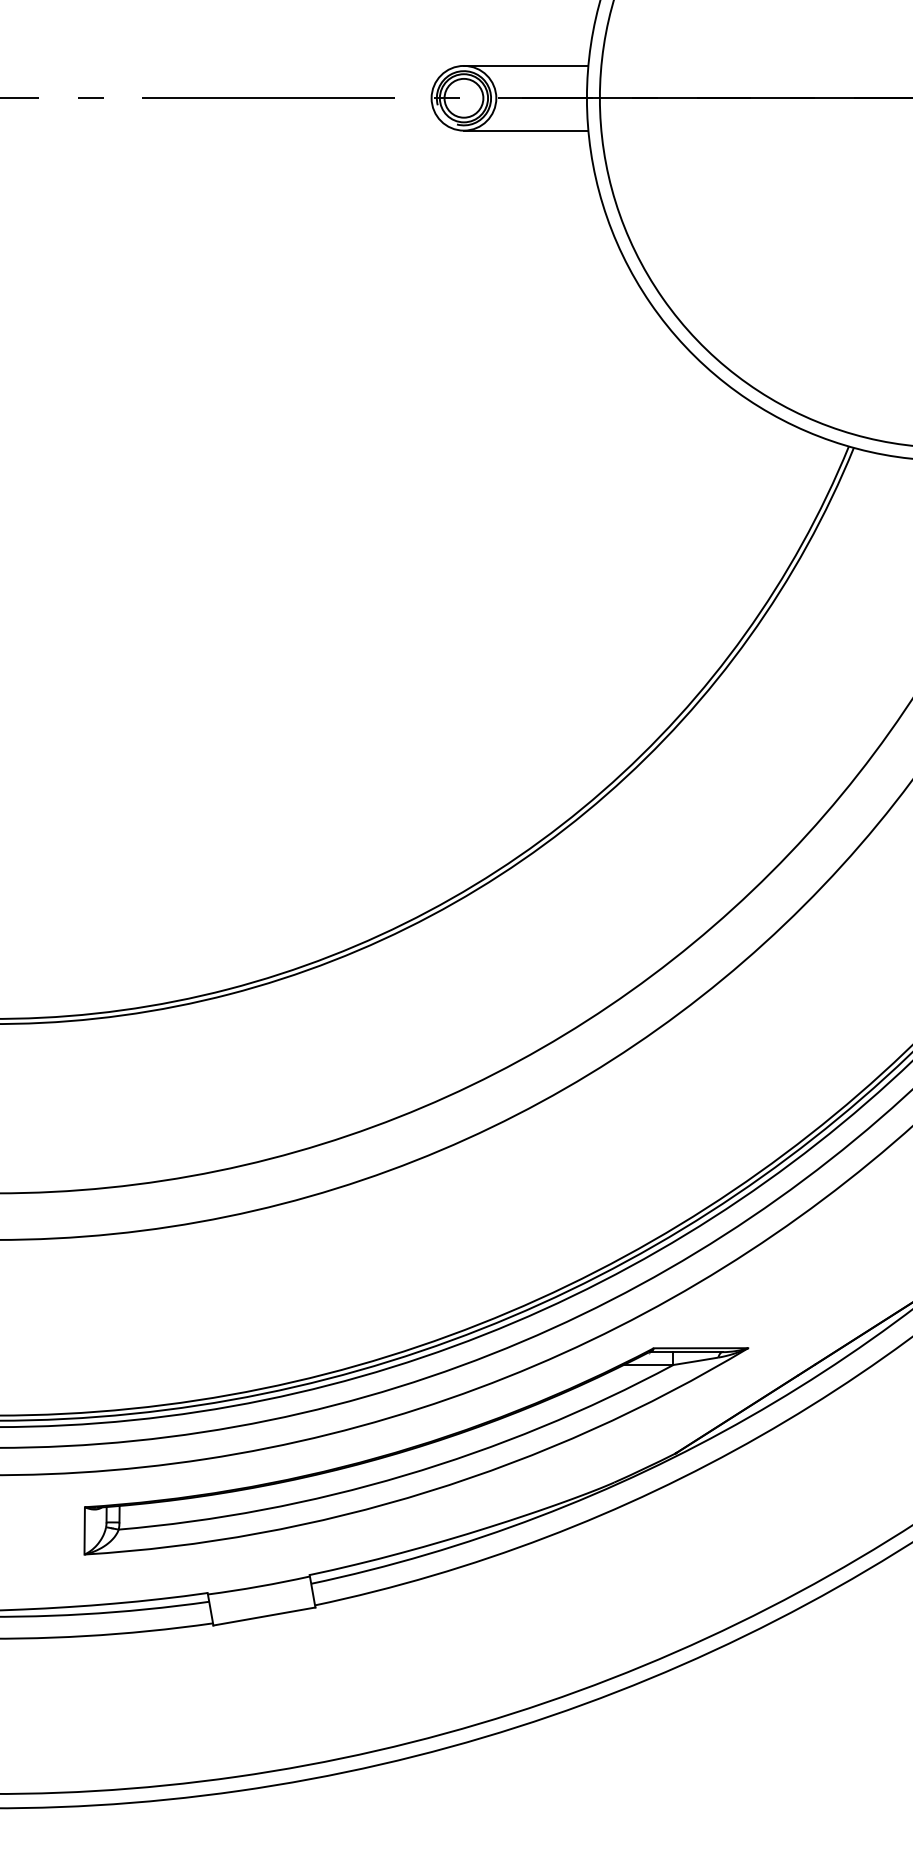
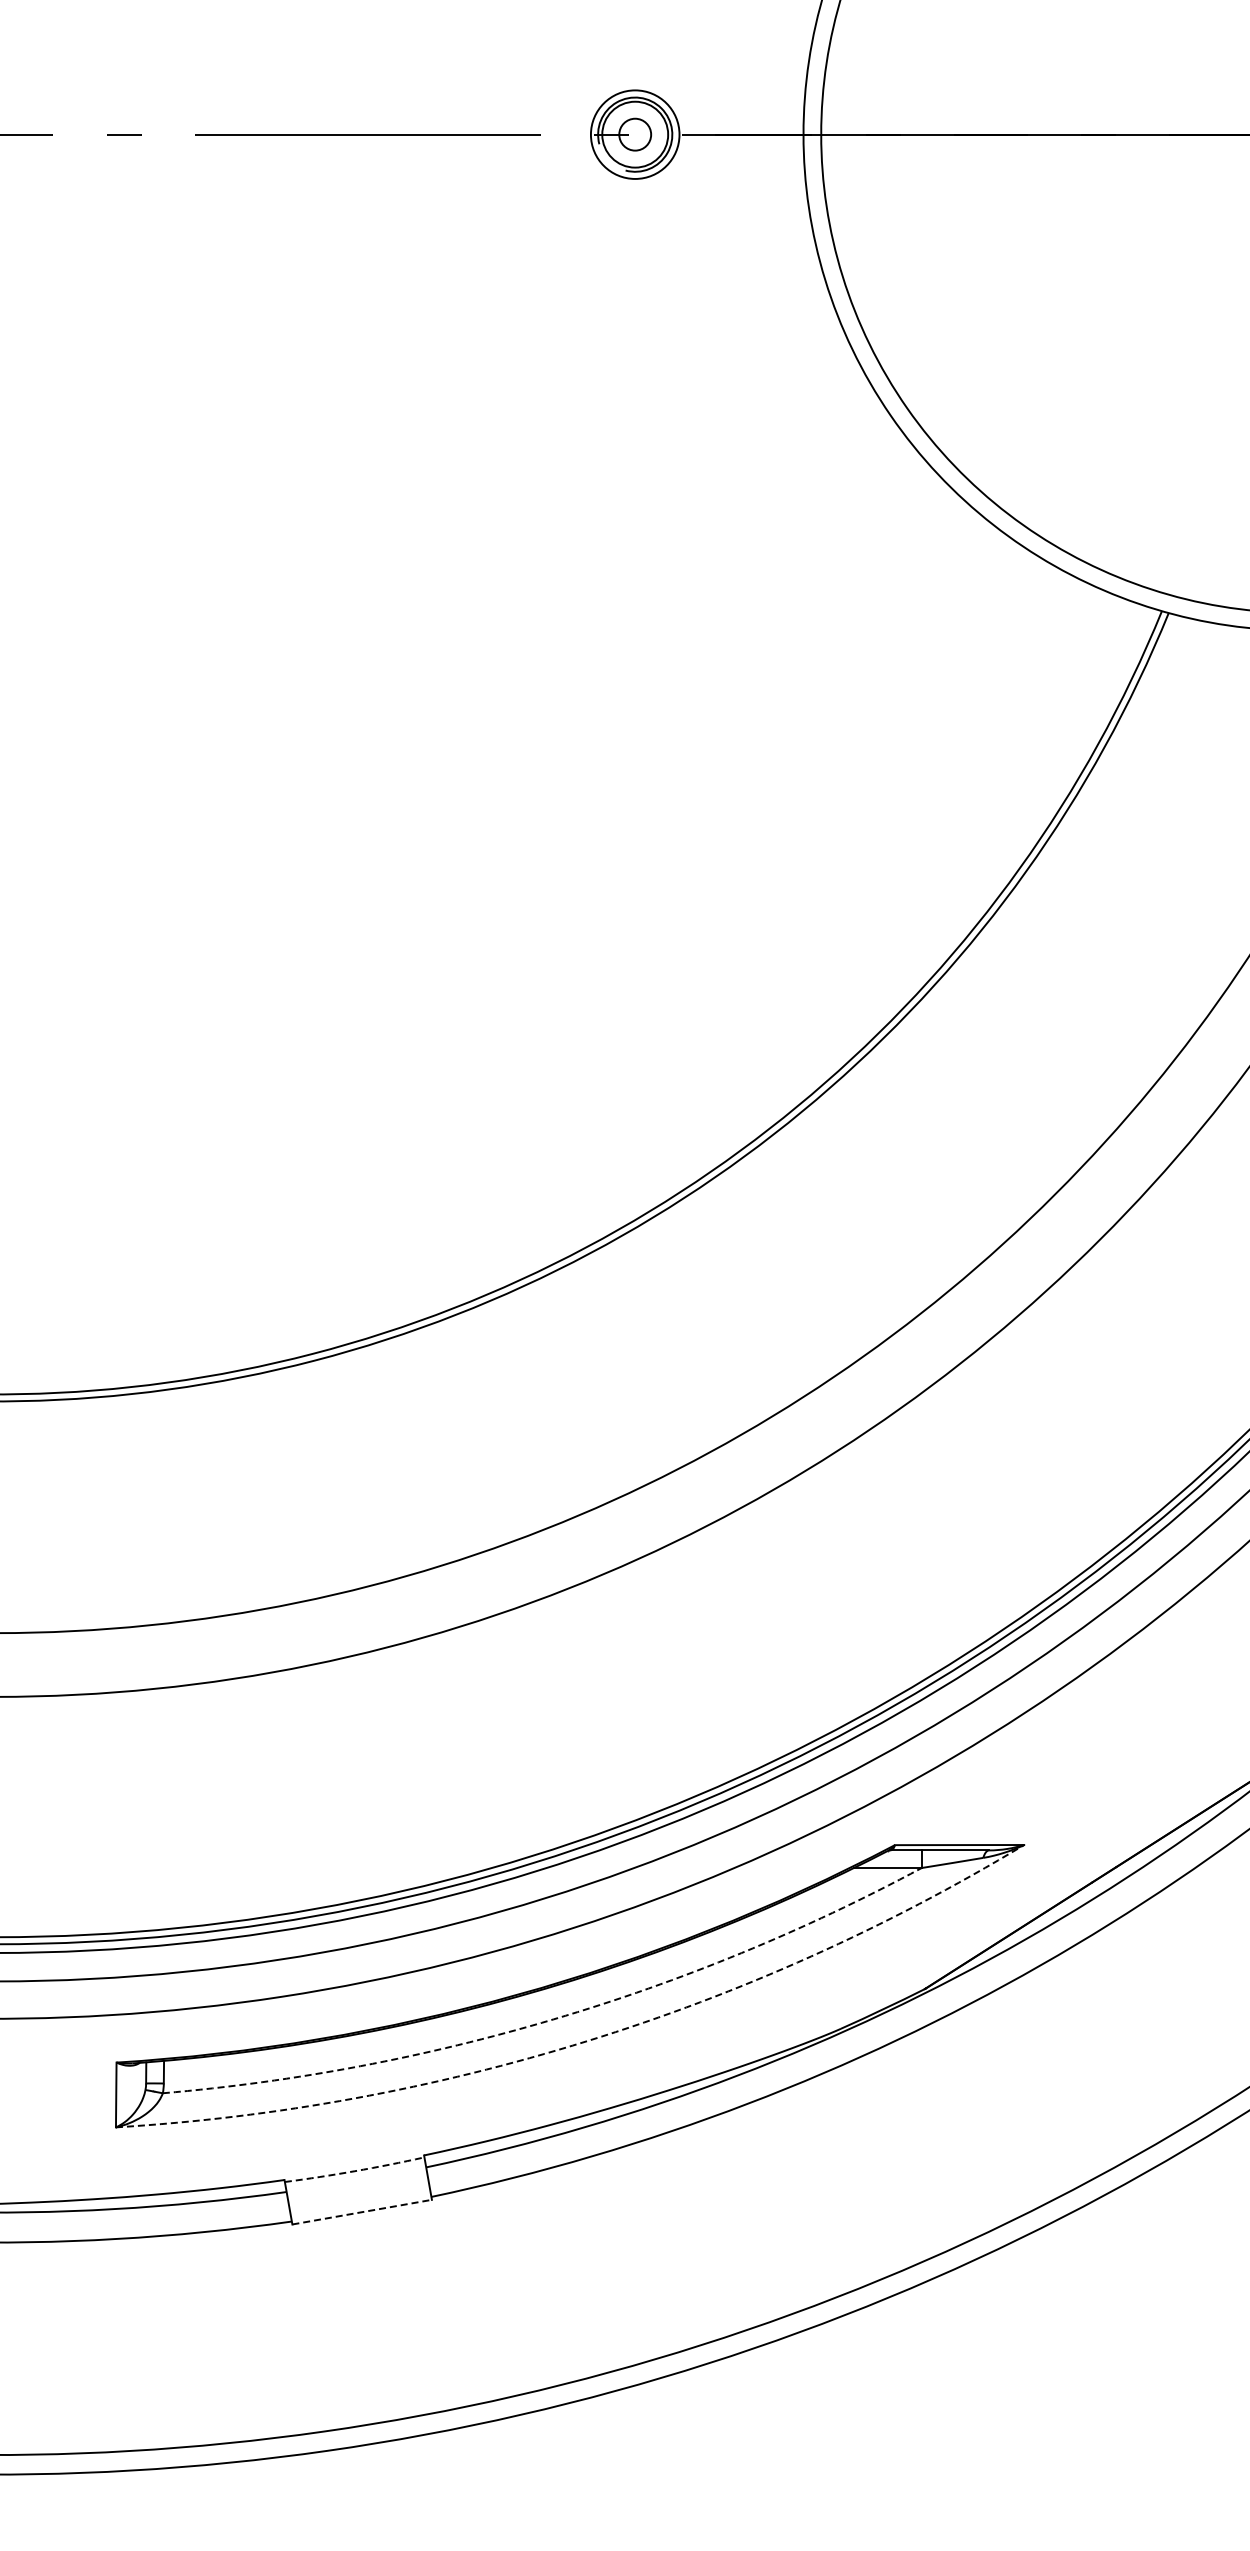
line: (526, 66) -> (720, 90), removed
circle: (463, 98) -> (634, 134), size x0.6
line: (526, 130) -> (720, 178), removed
arc: (404, 1475) -> (553, 2019), solid -> dashed
arc: (429, 1491) -> (587, 2041), solid -> dashed
arc: (258, 1586) -> (354, 2171), solid -> dashed
line: (264, 1616) -> (362, 2212), solid -> dashed

